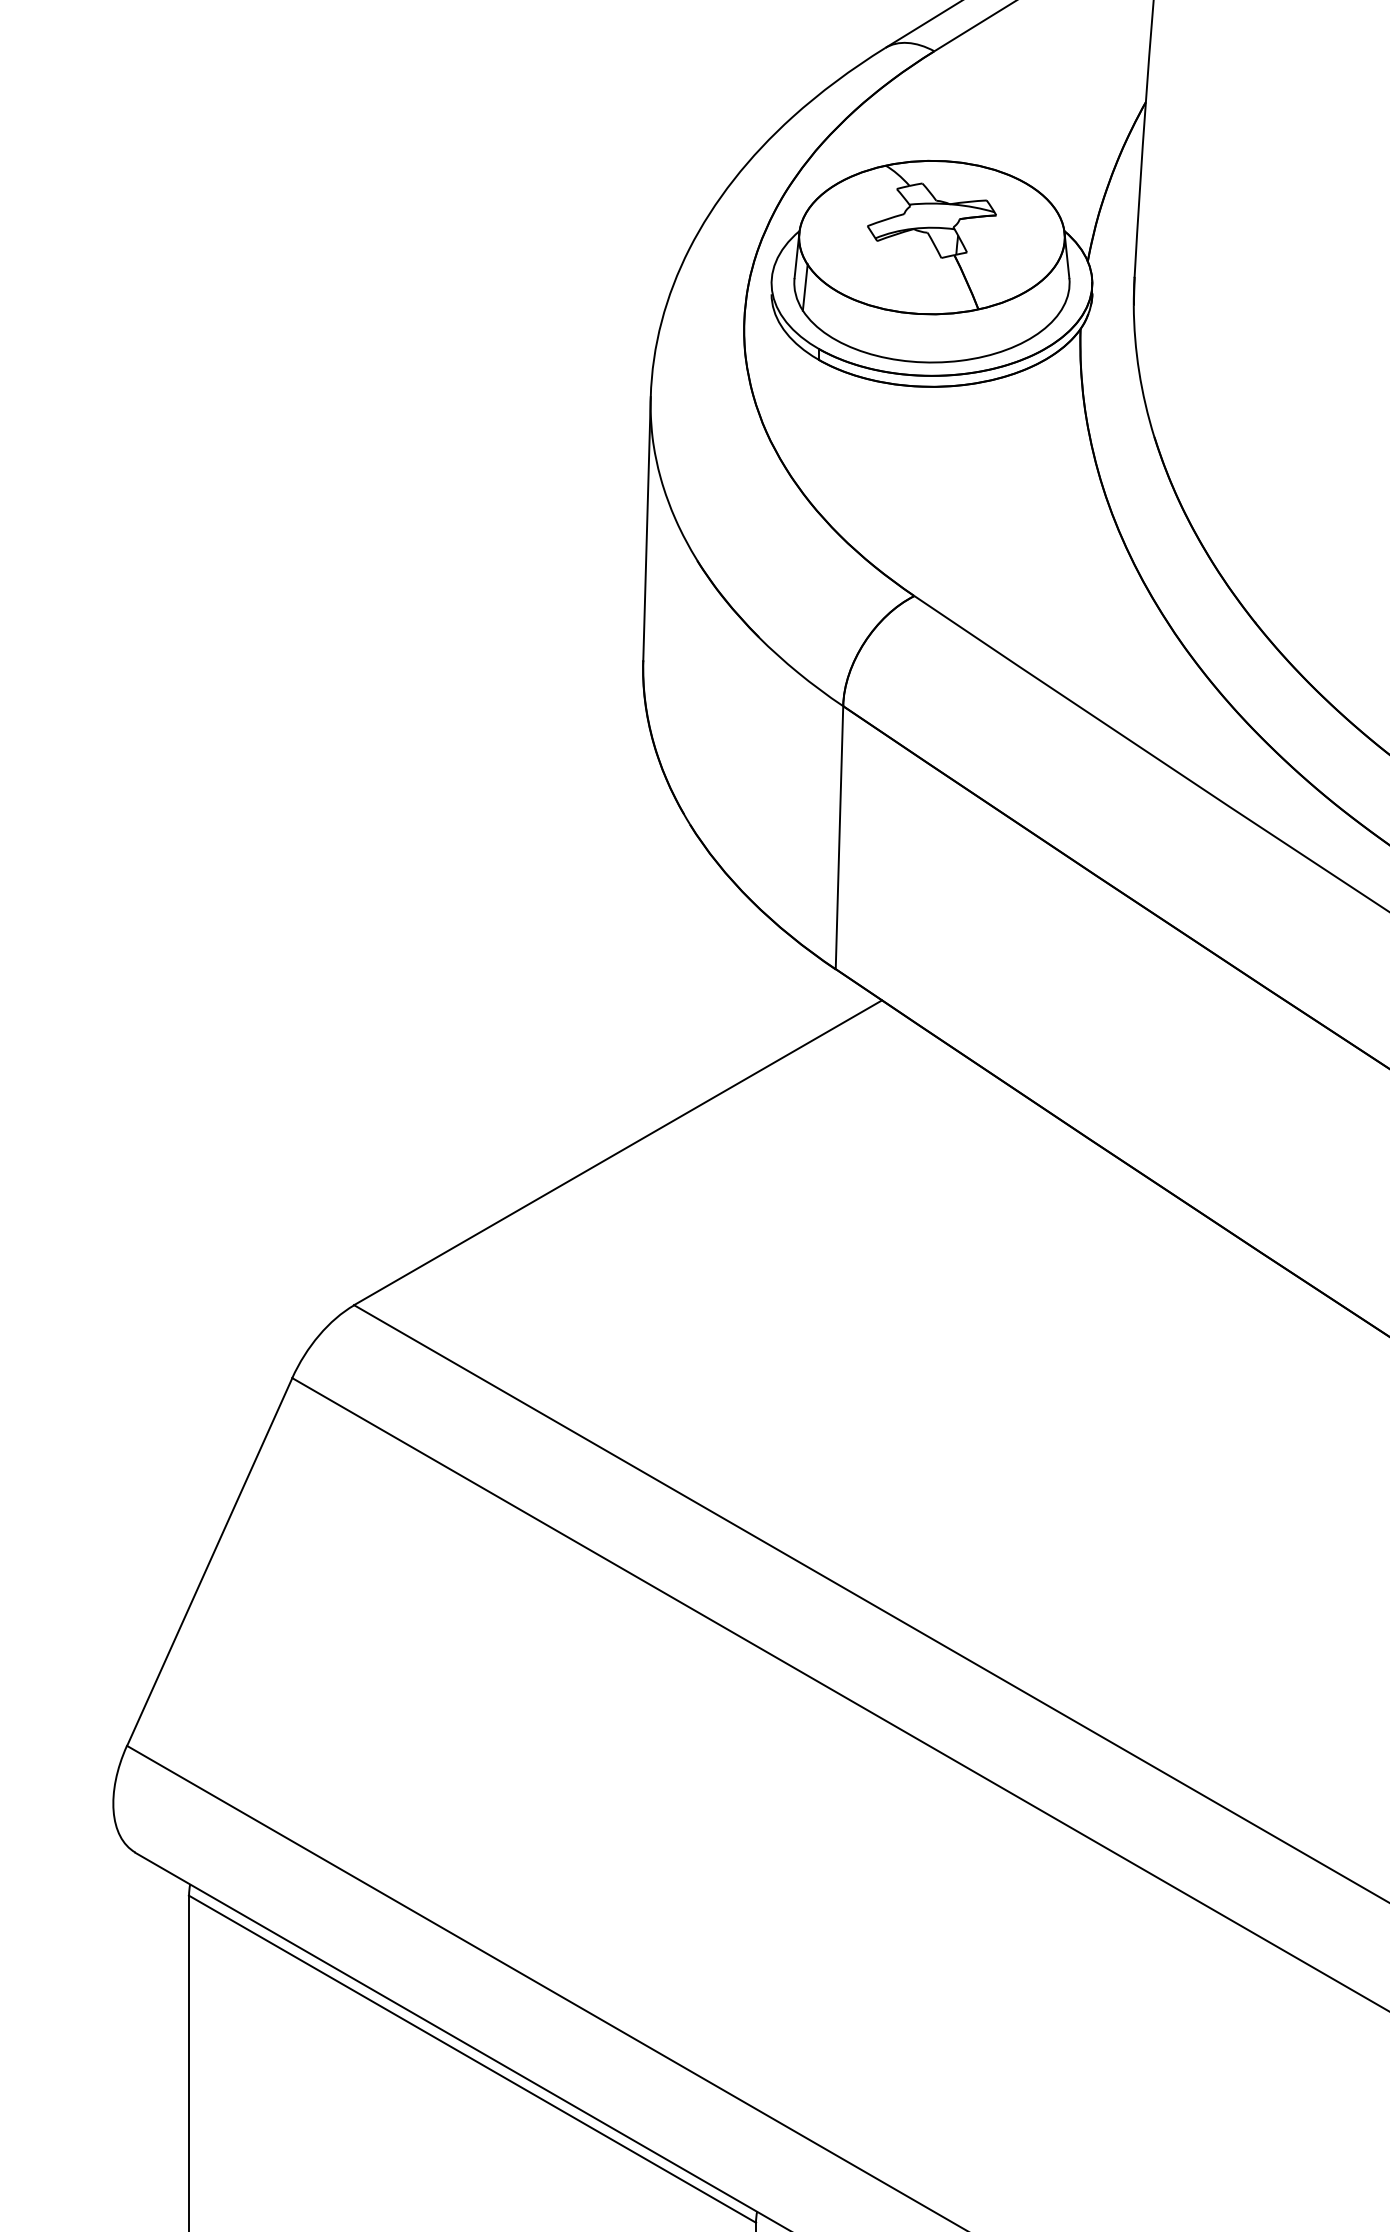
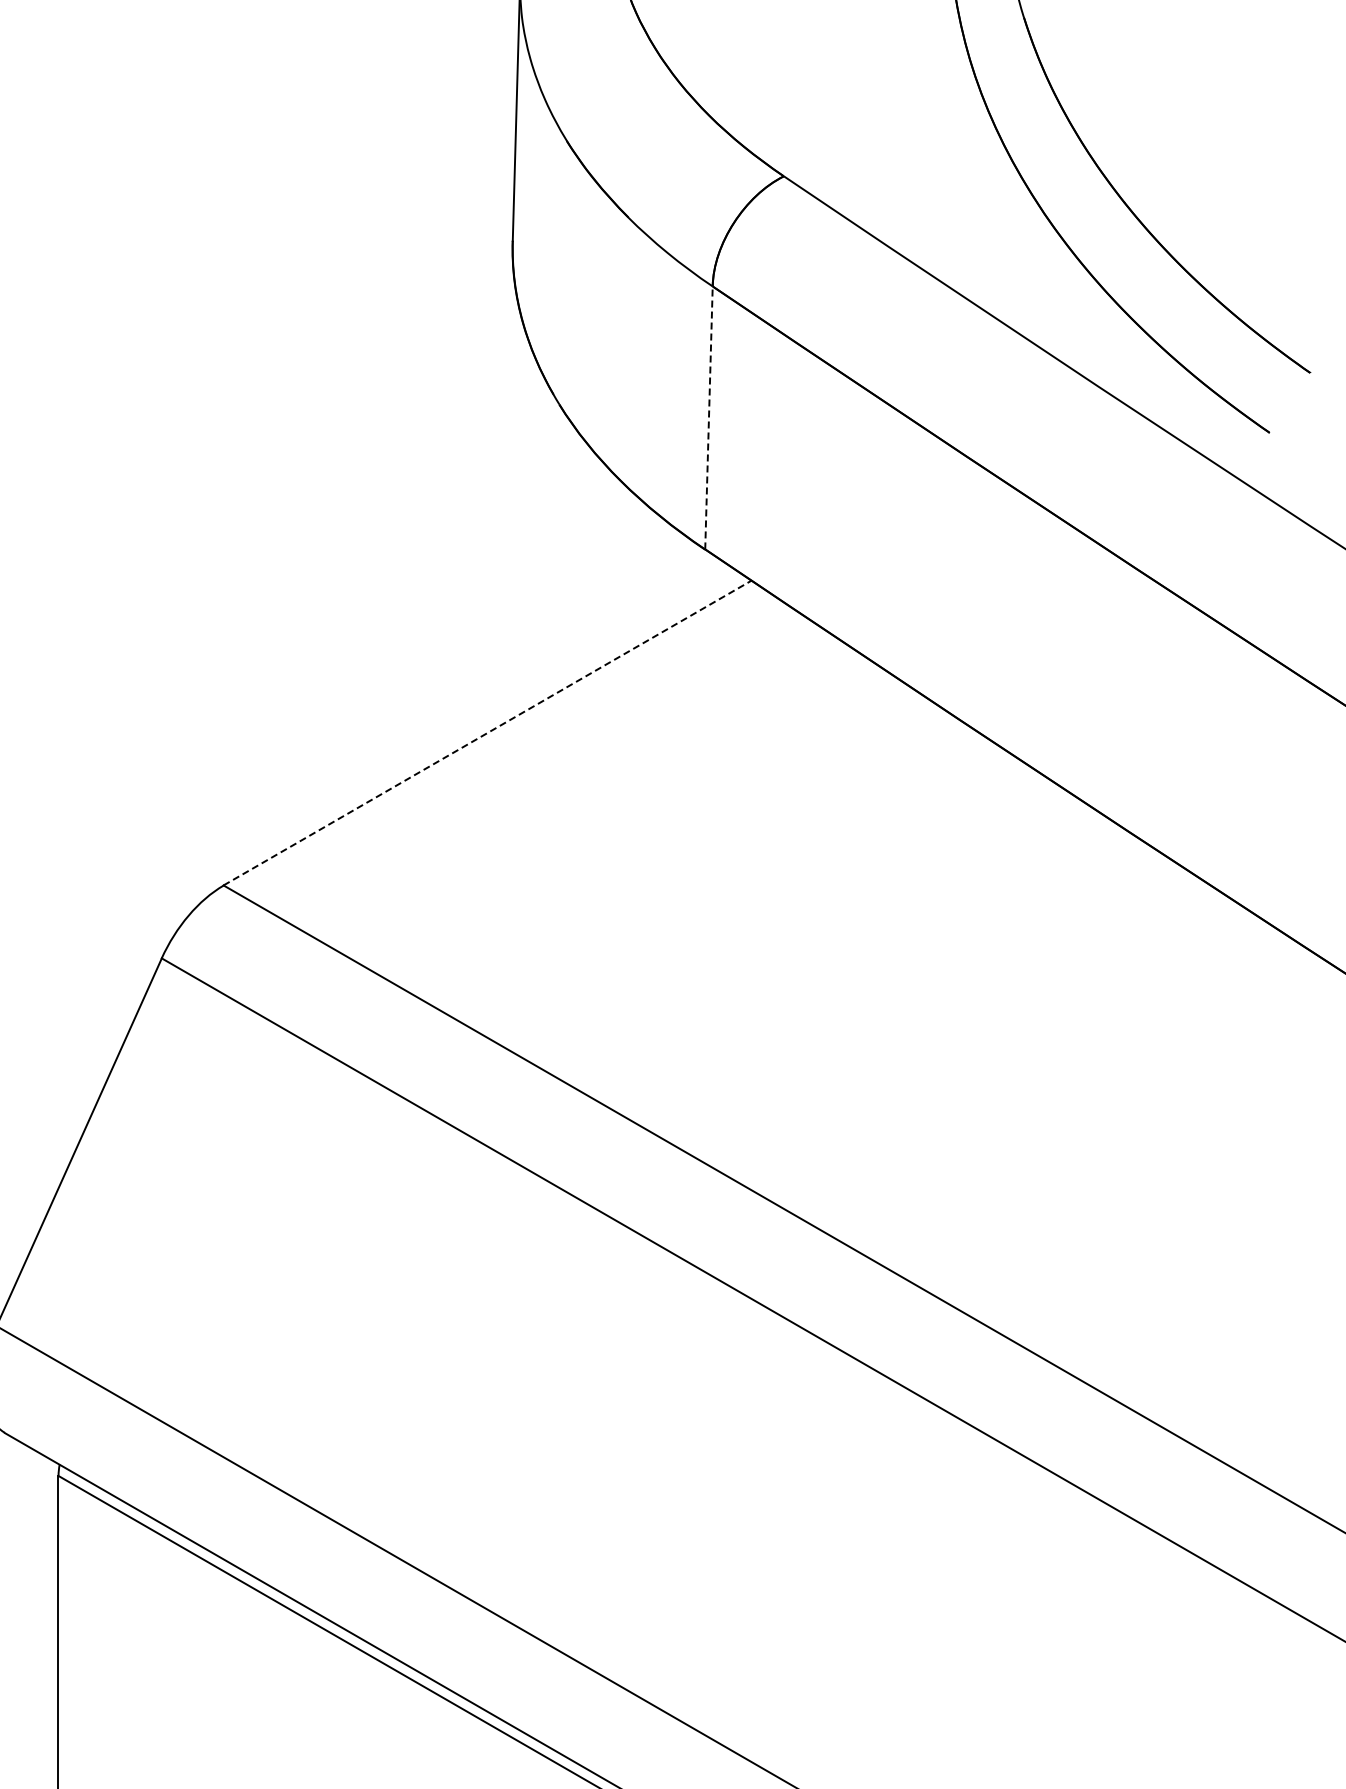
line: (839, 837) -> (708, 417), solid -> dashed
line: (618, 1152) -> (487, 732), solid -> dashed

